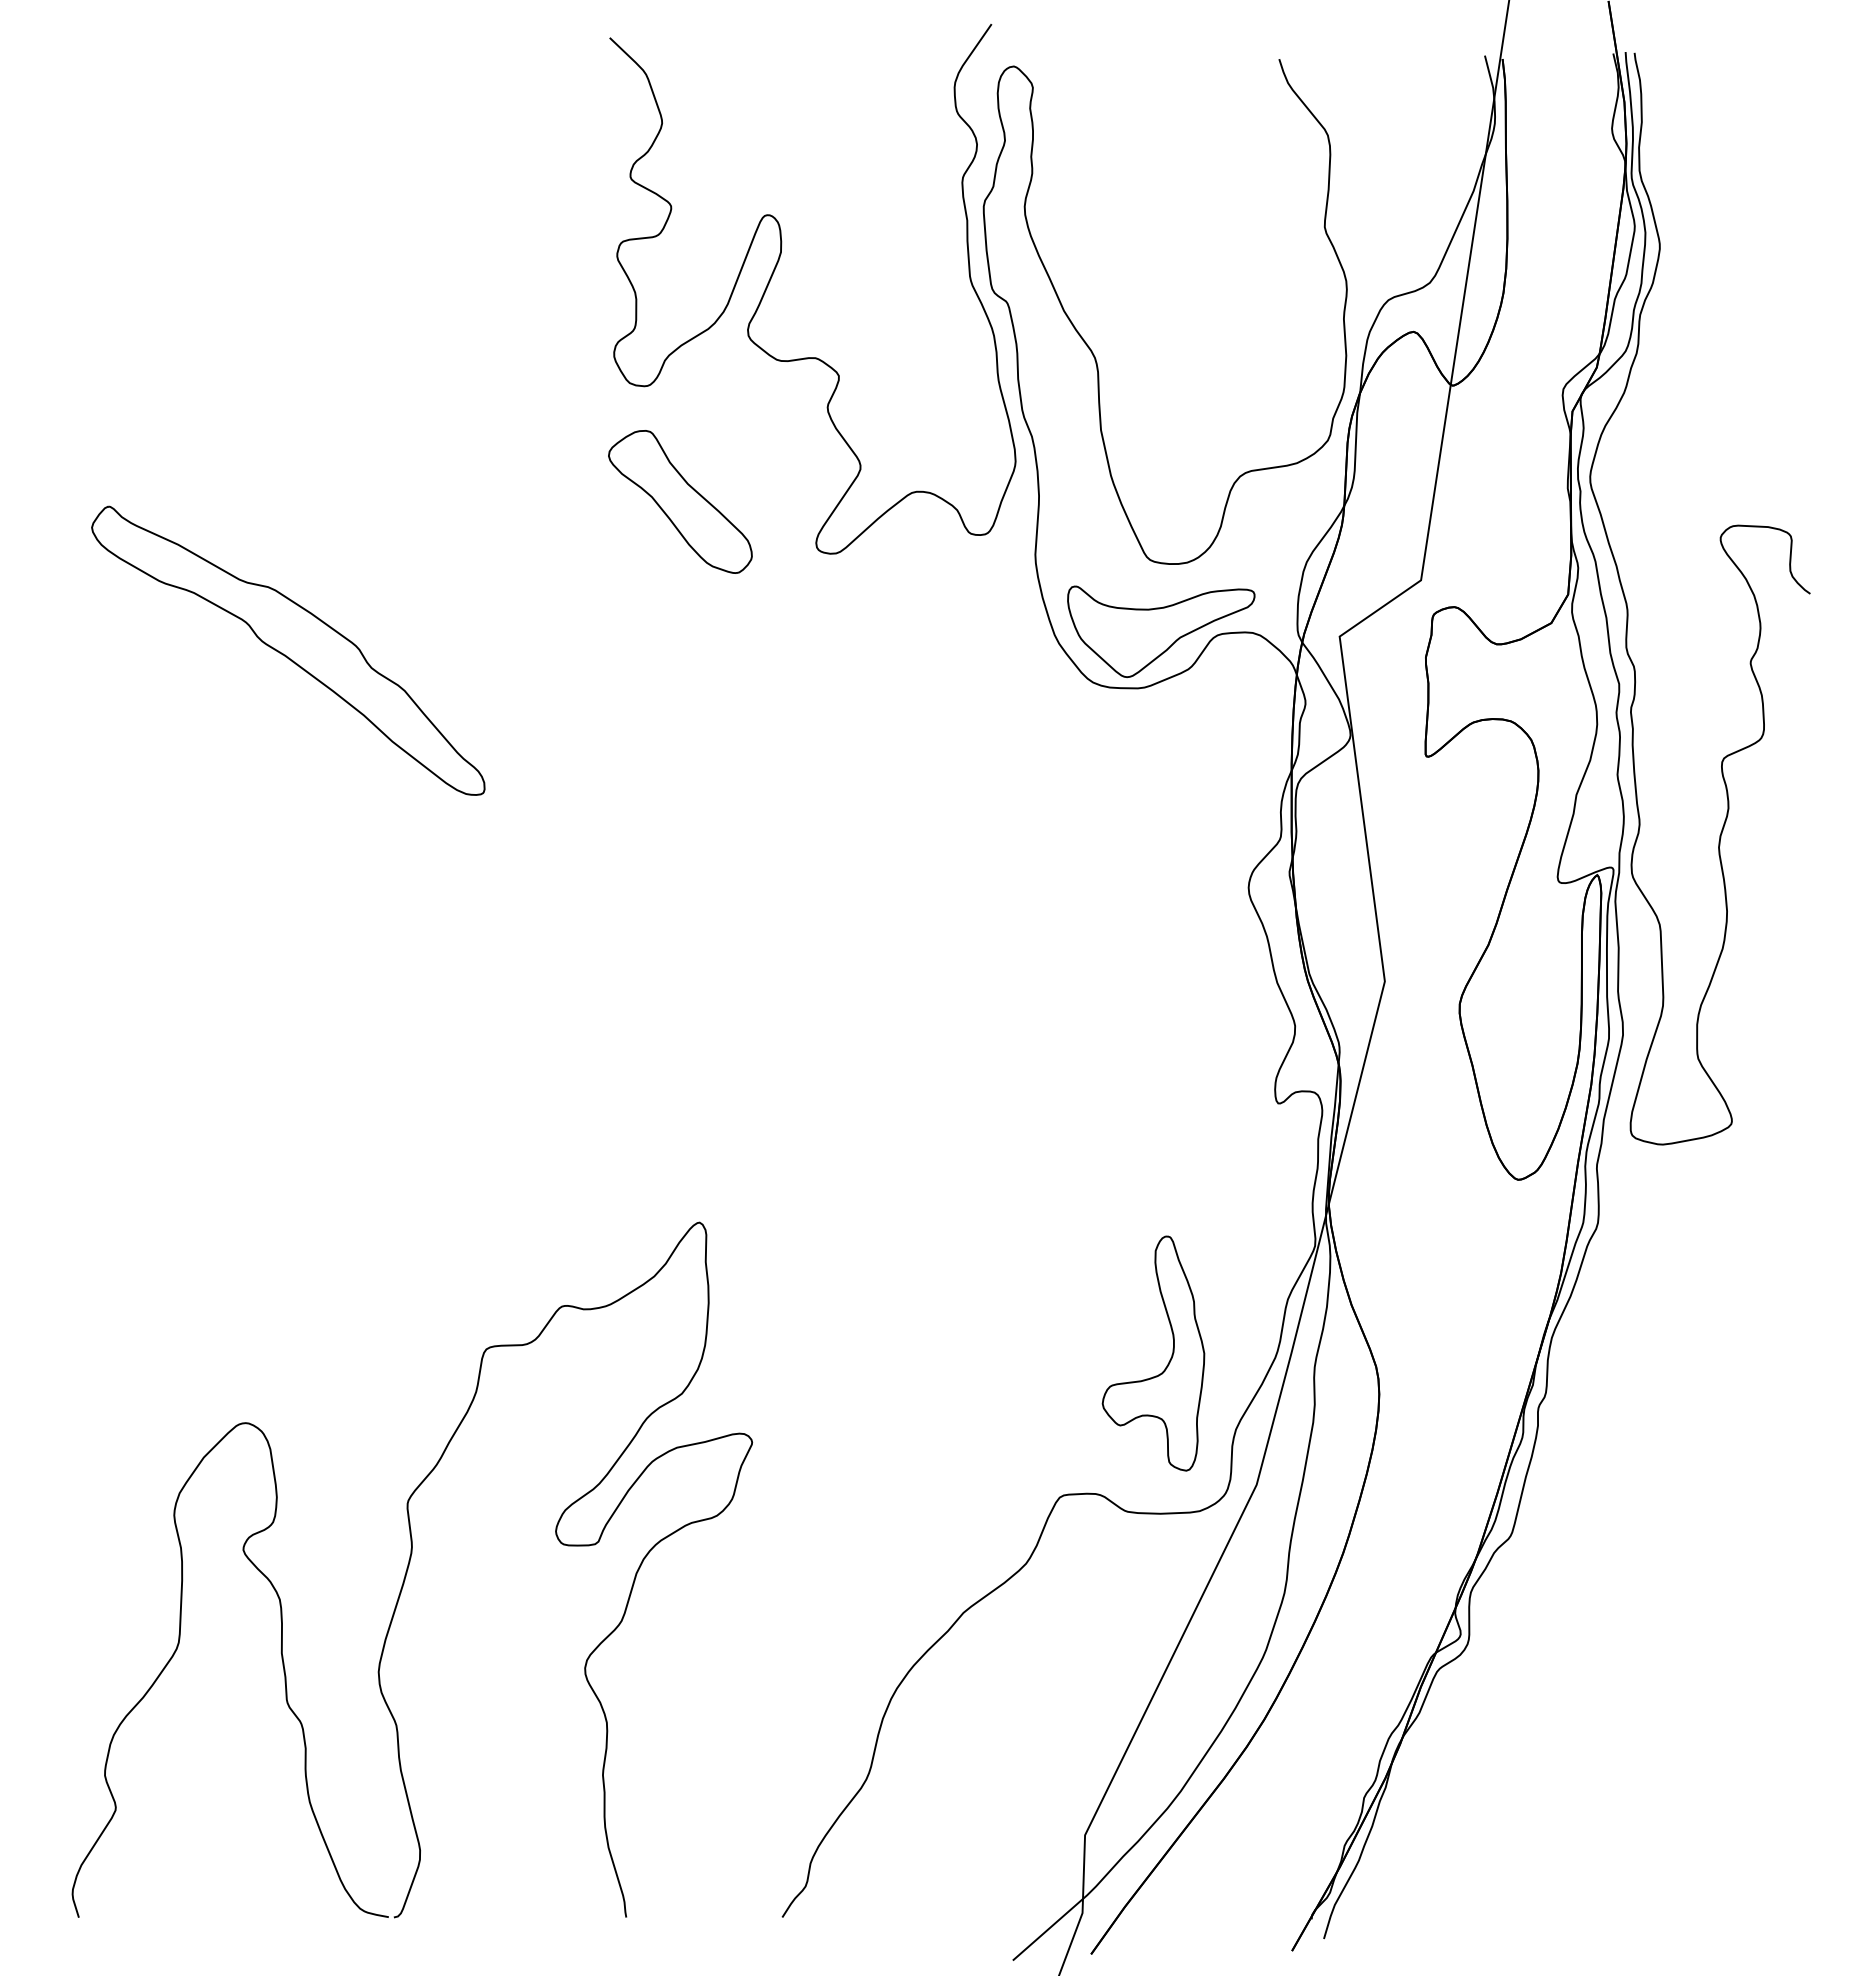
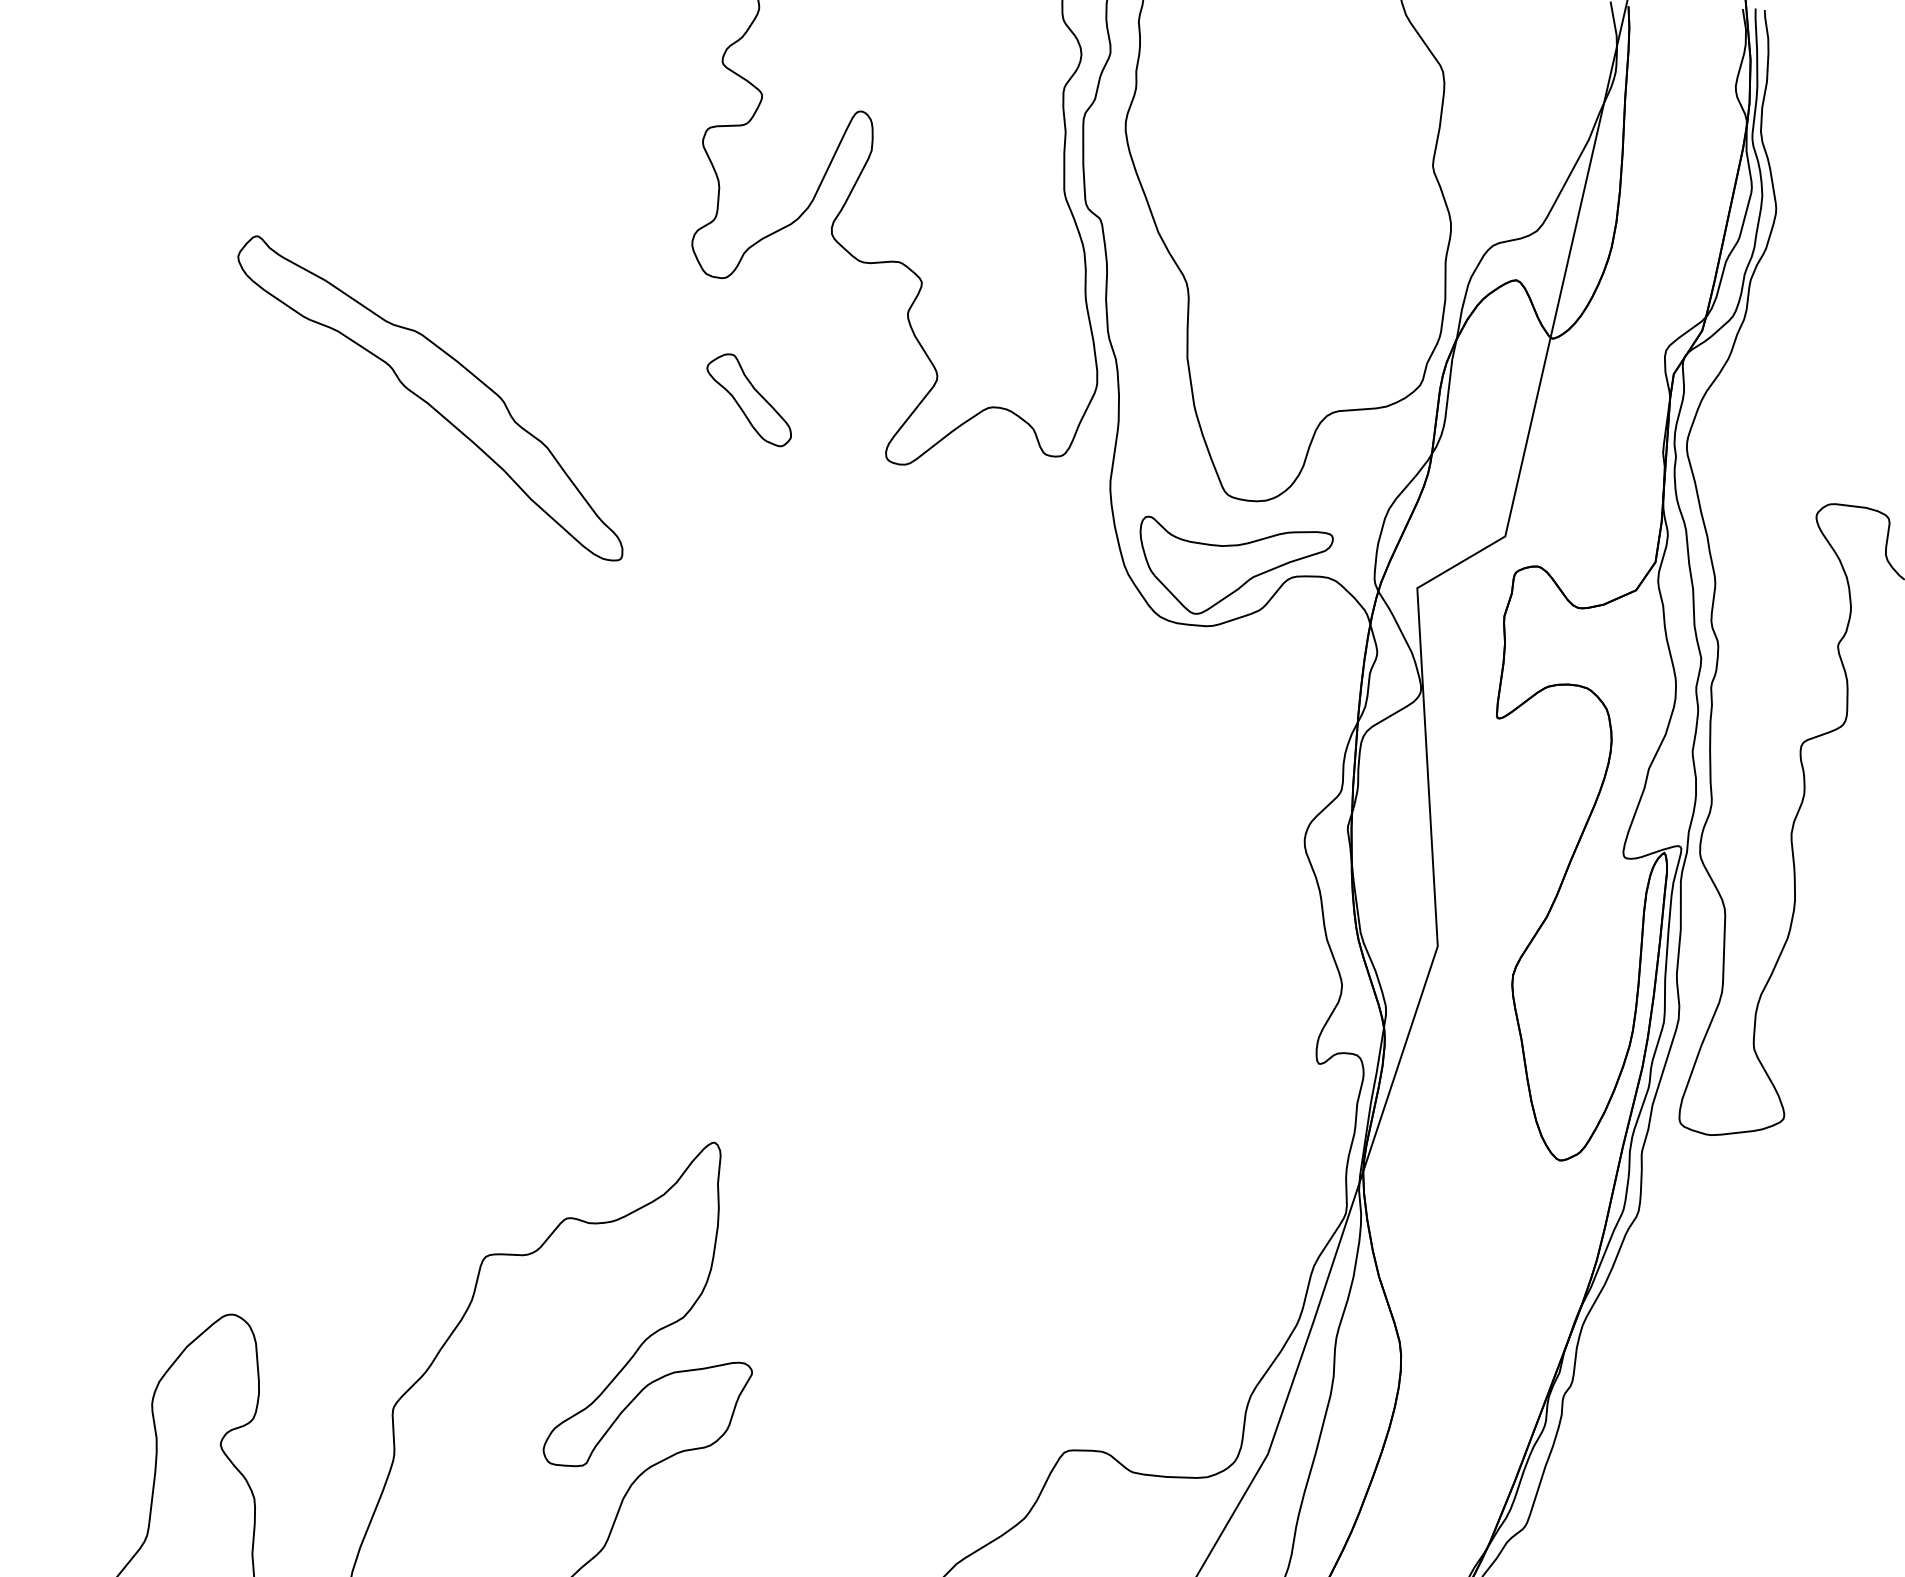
part: (680, 501) -> (749, 399), size x0.6
part: (288, 650) -> (431, 397), moved
part: (1168, 1361) -> (1186, 1320), removed

